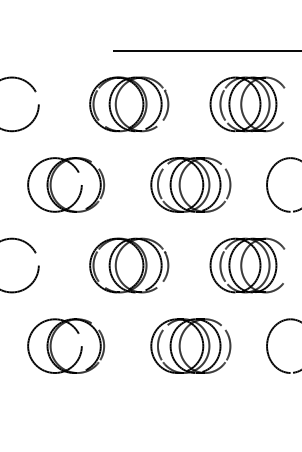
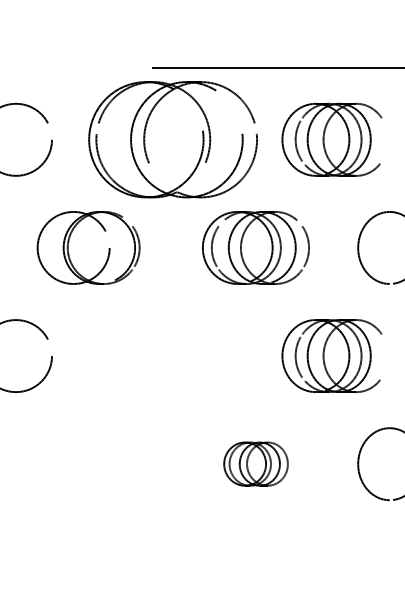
part: (129, 104) -> (173, 139), size x1.6
part: (129, 265) -> (173, 355), removed
part: (66, 345) -> (89, 463), removed
part: (190, 345) -> (255, 463), size x0.6

